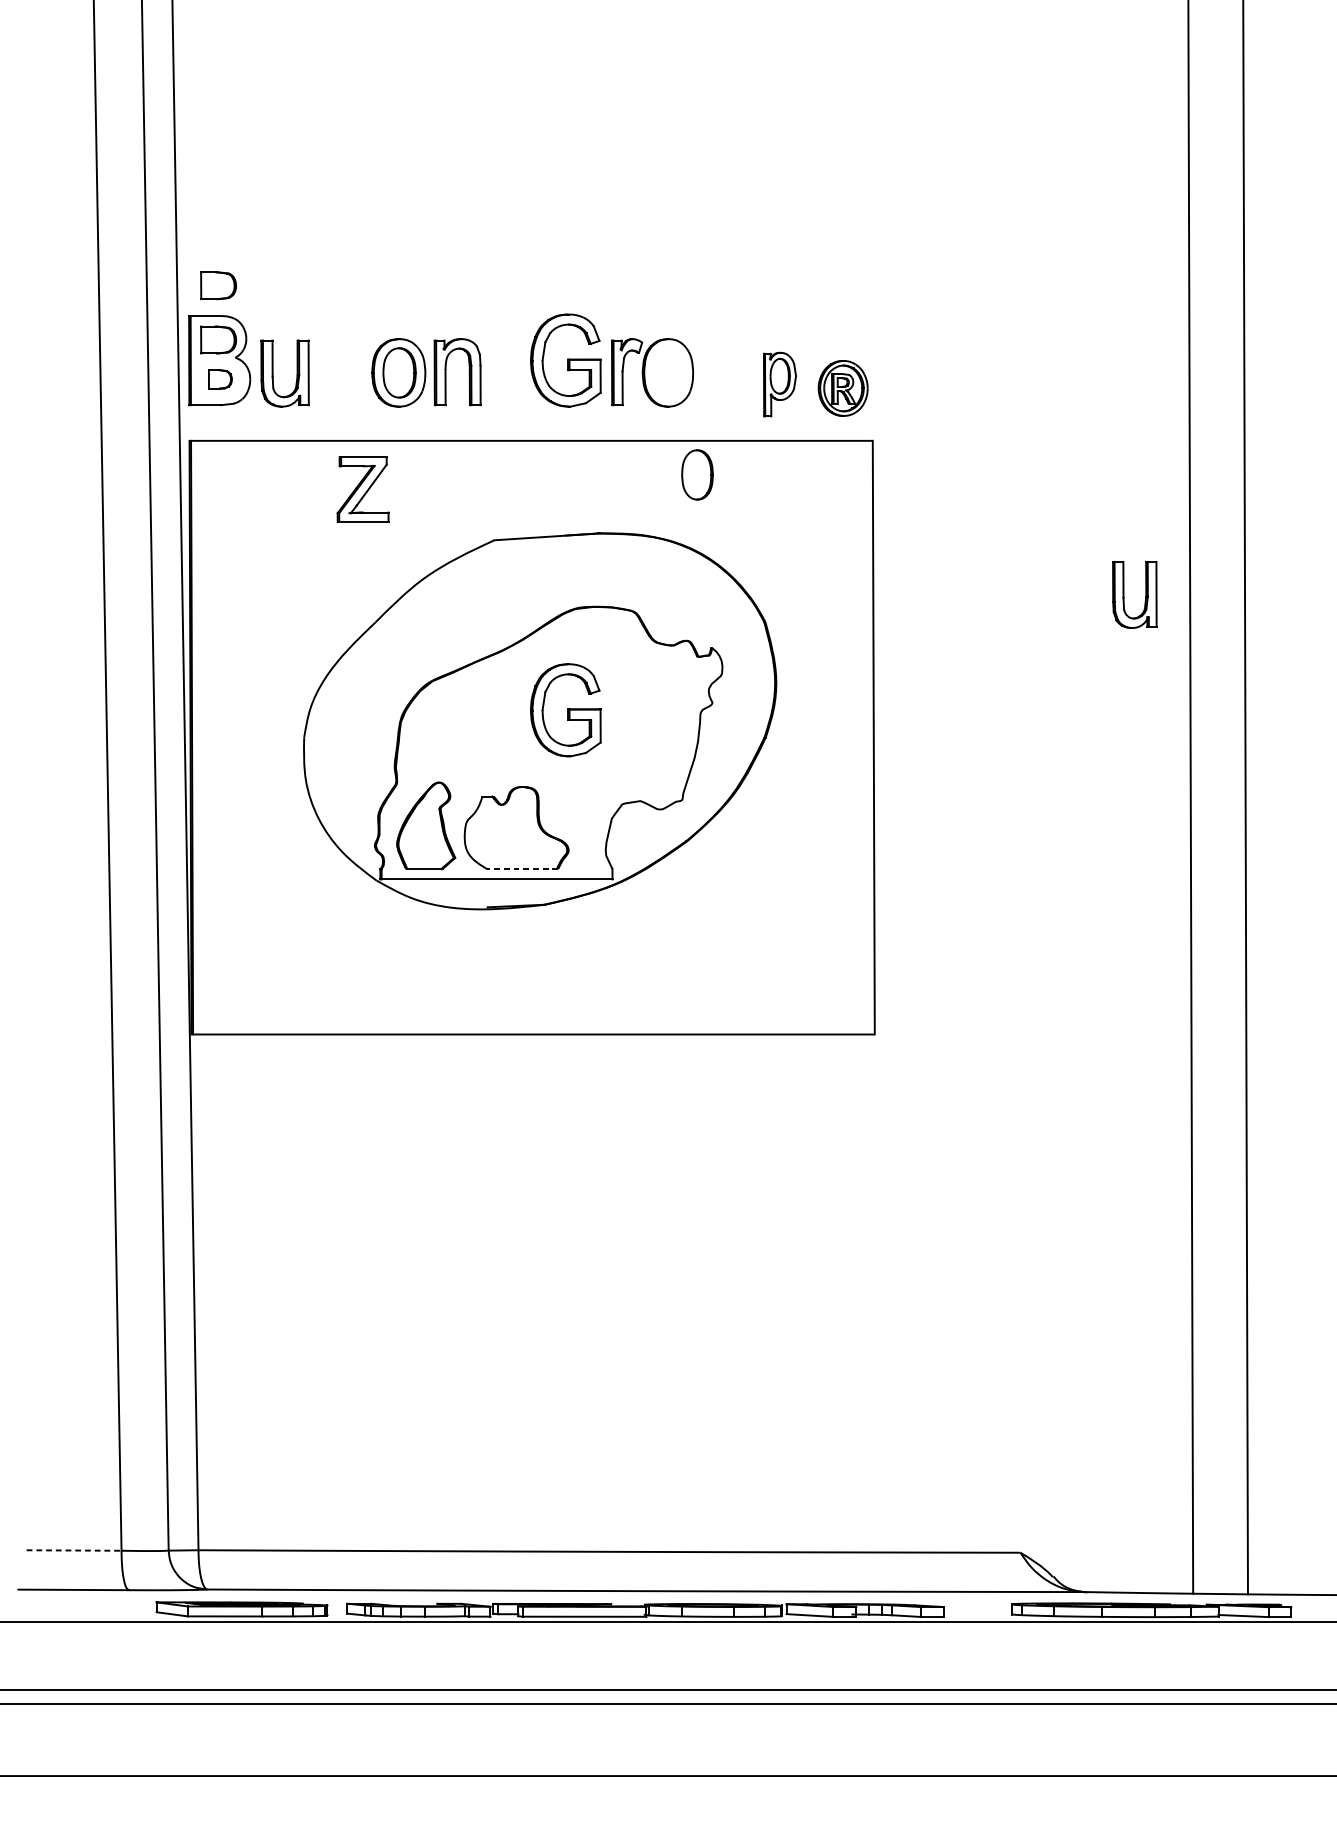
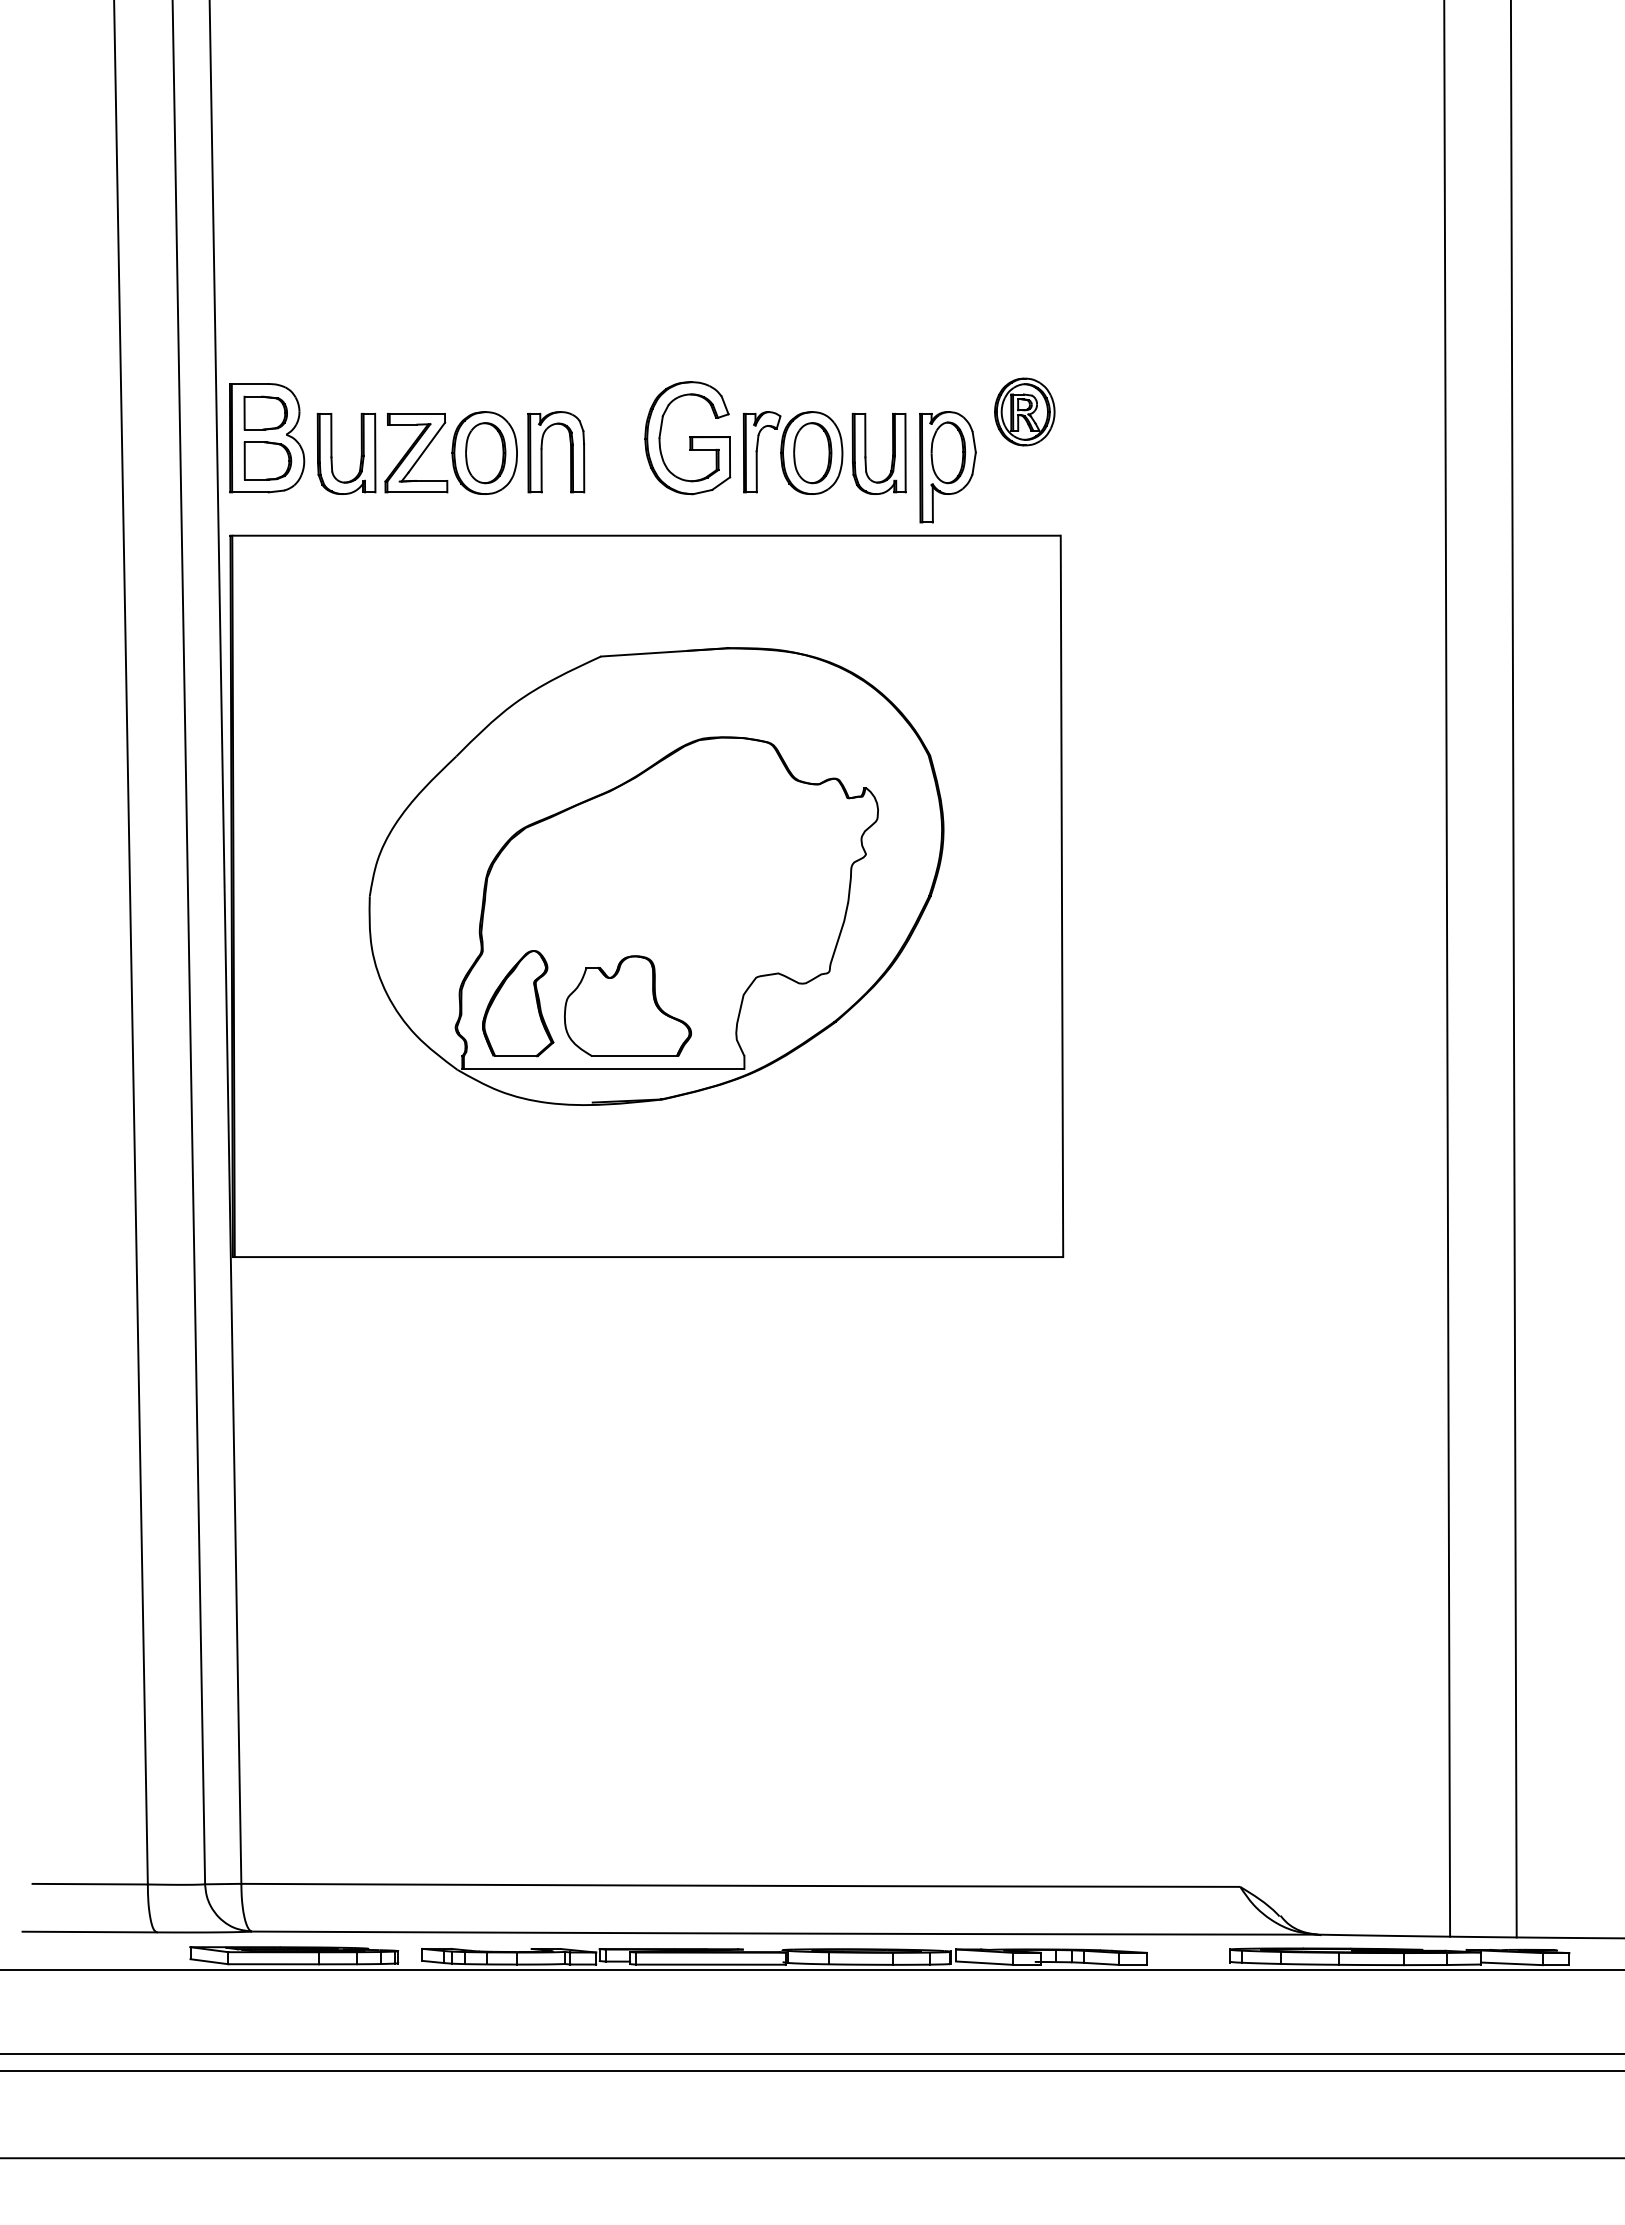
part: (218, 285) -> (265, 346), removed
part: (220, 378) -> (267, 460), size x1.67
part: (779, 384) -> (947, 467), size x1.43
part: (842, 388) -> (1024, 411), moved
part: (697, 475) -> (812, 453), moved
part: (363, 490) -> (416, 453), moved
part: (1124, 594) -> (866, 453), moved
part: (565, 710) -> (687, 863), removed
line: (522, 869) -> (634, 1056), dashed -> solid
line: (74, 1550) -> (90, 1884), dashed -> solid

